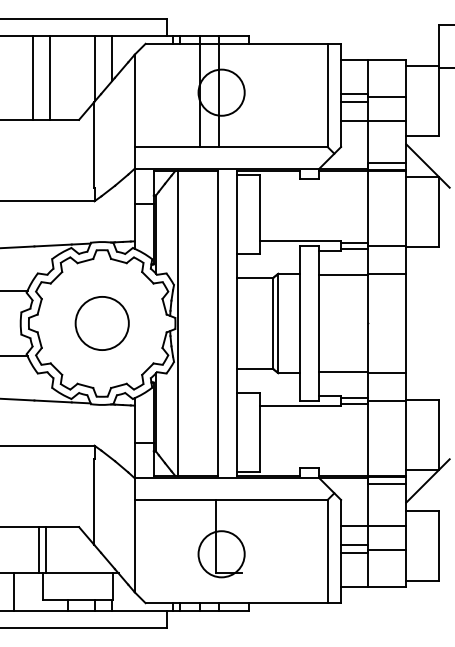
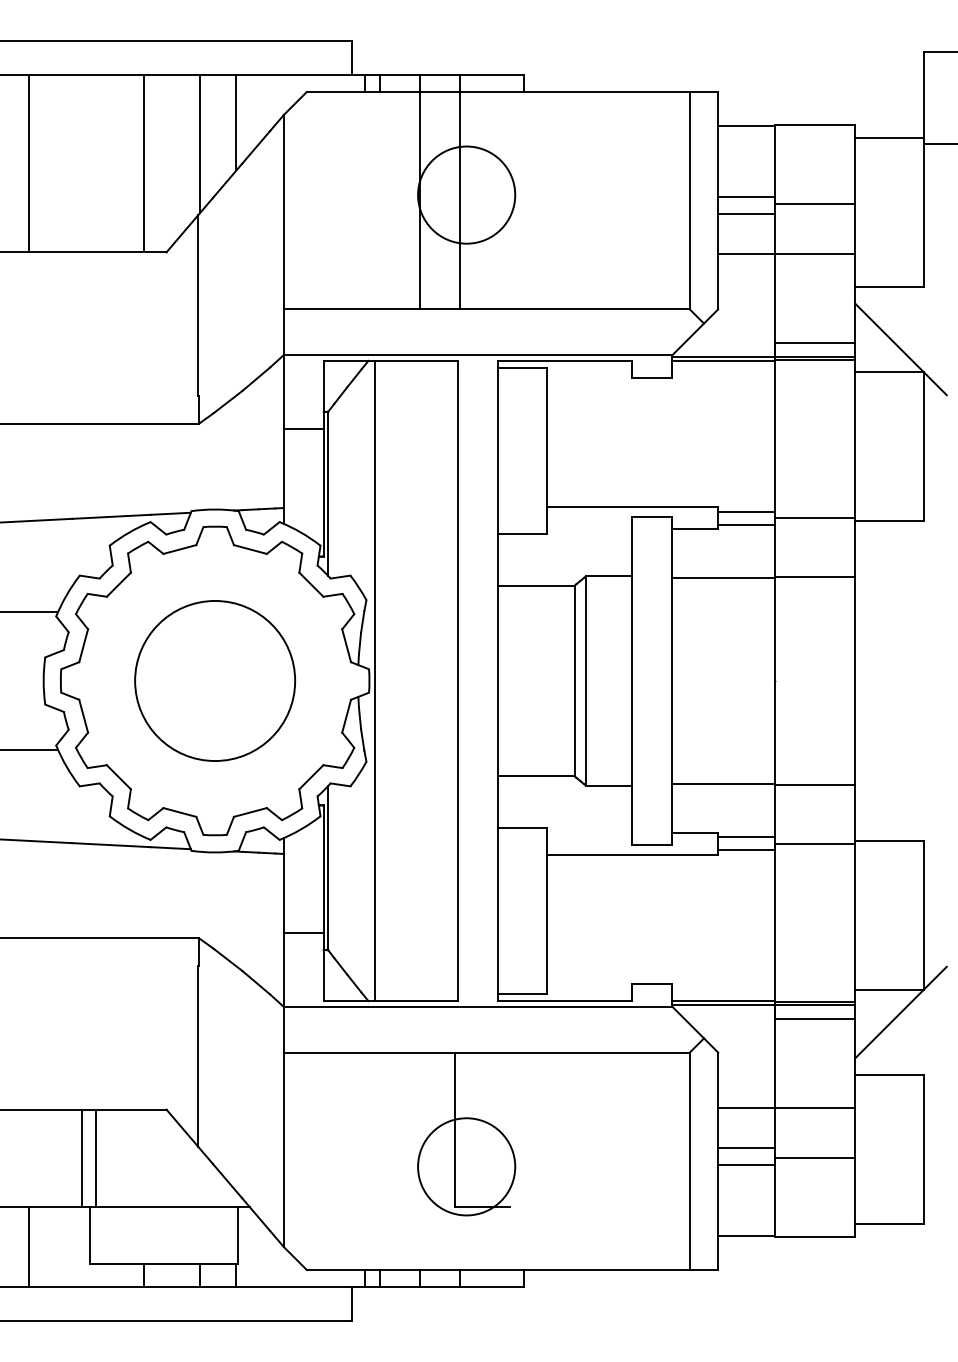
line: (32, 77) -> (28, 163), moved
line: (50, 77) -> (144, 163), moved
circle: (102, 323) -> (215, 681), size x1.43

